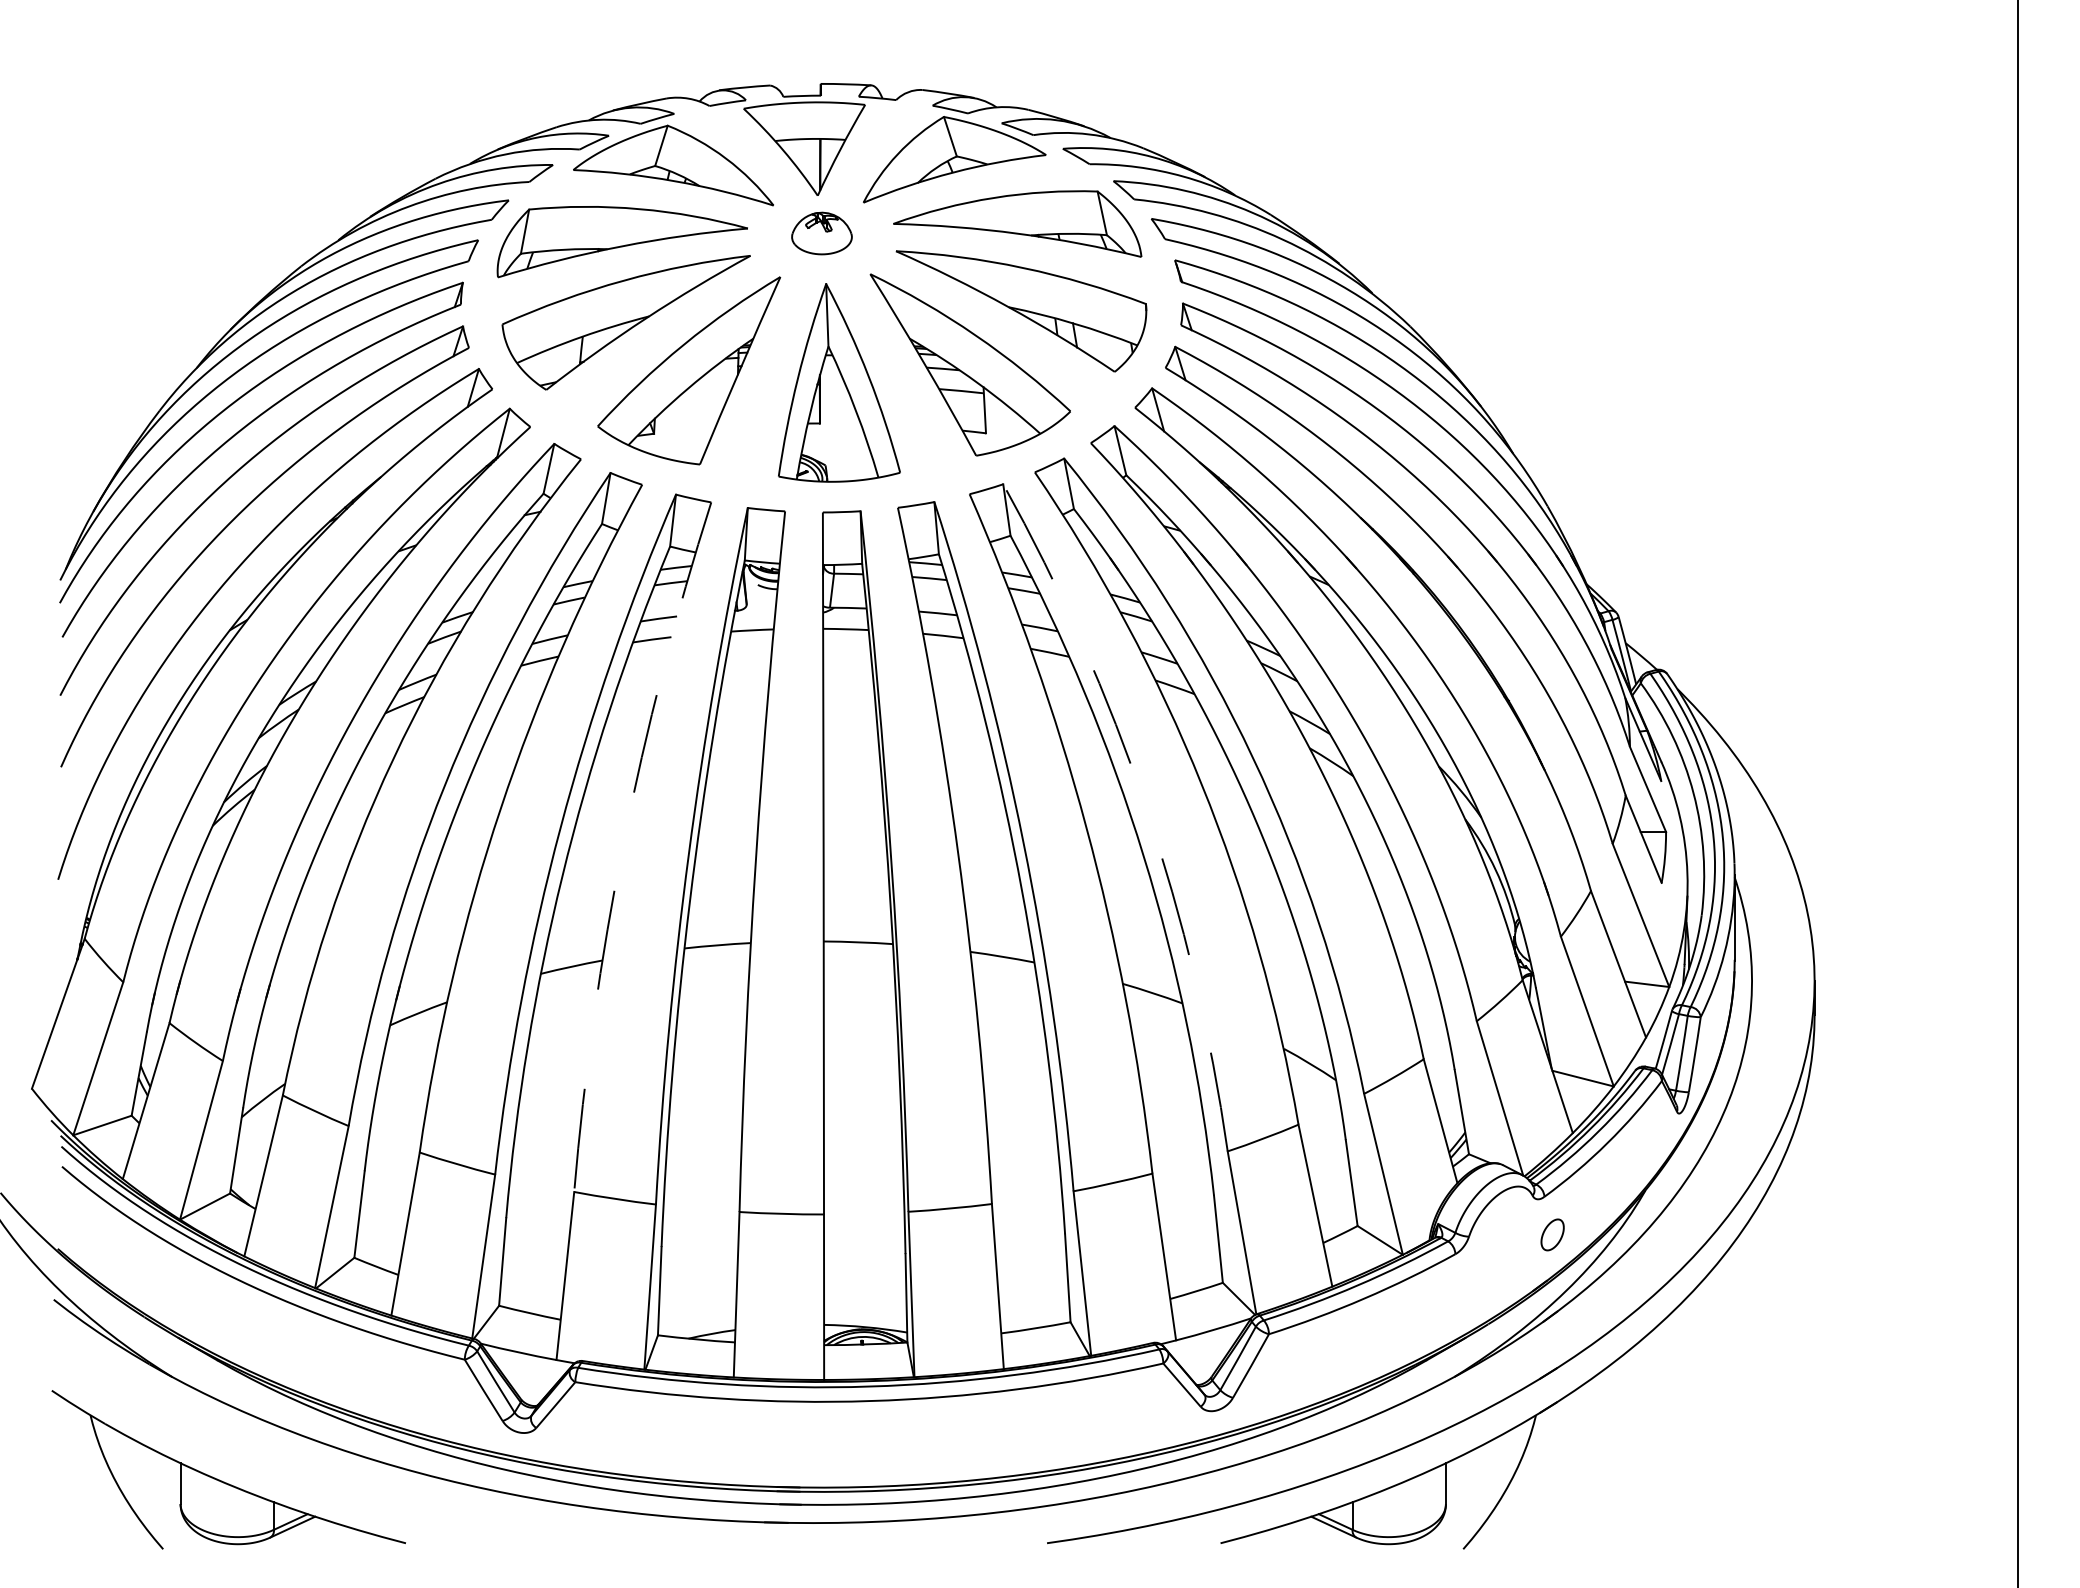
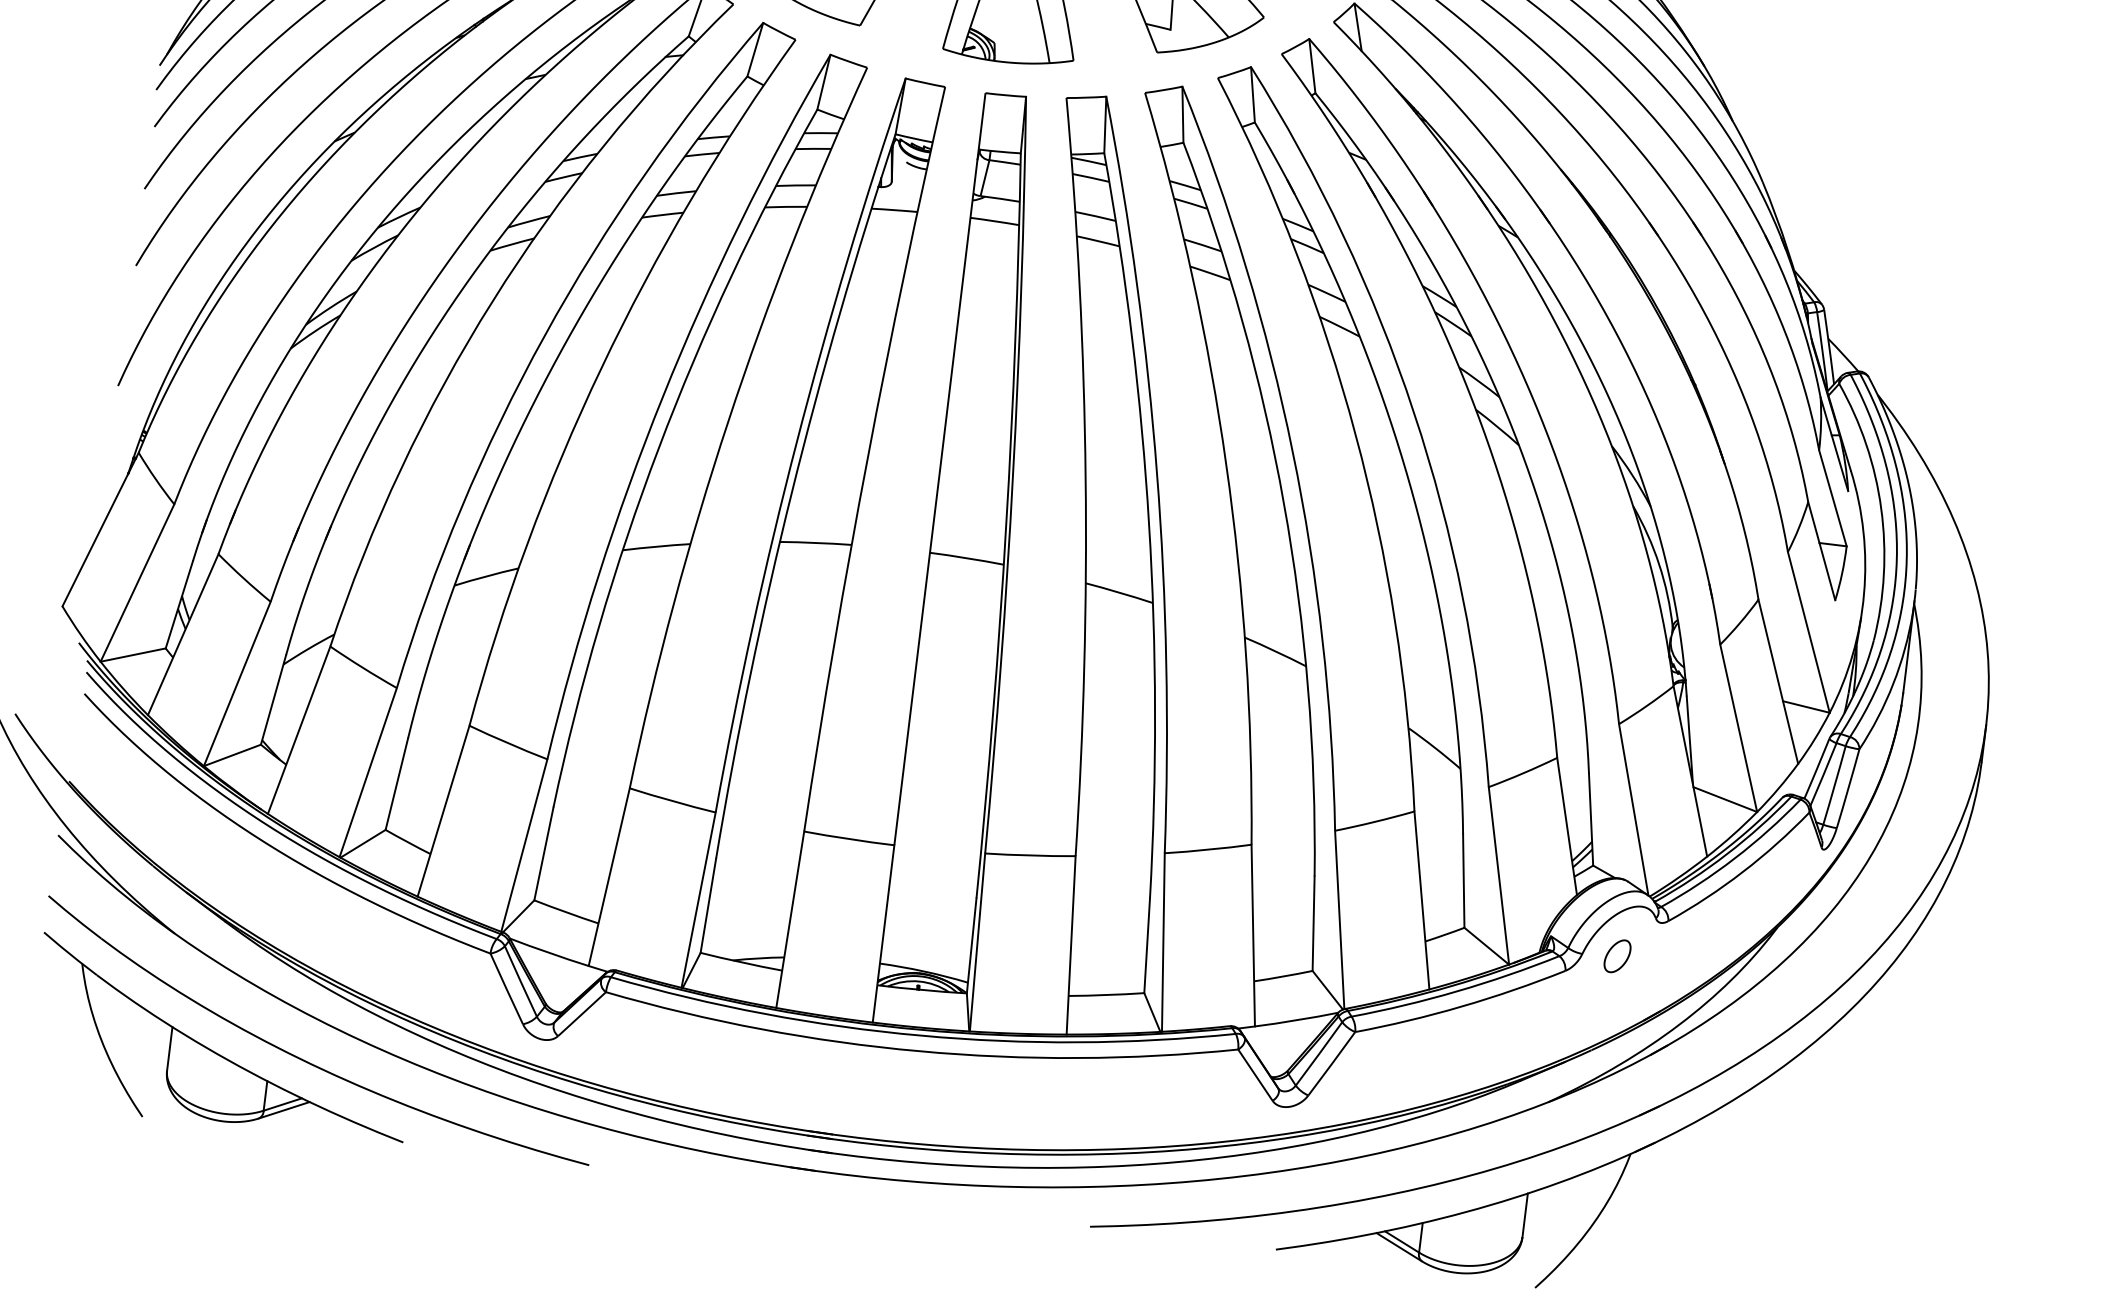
arc: (1145, 807) -> (1292, 451), dashed -> solid
arc: (623, 843) -> (728, 421), dashed -> solid
part: (1552, 1234) -> (1617, 955), moved
part: (306, 1478) -> (305, 1060), added

